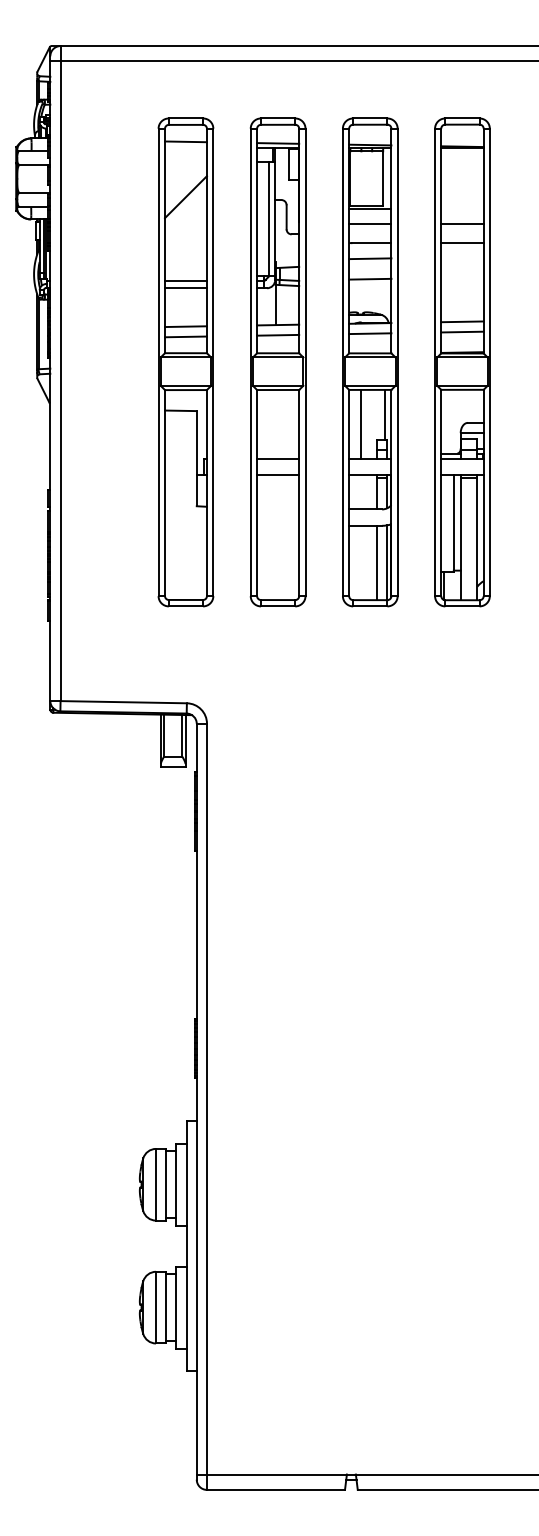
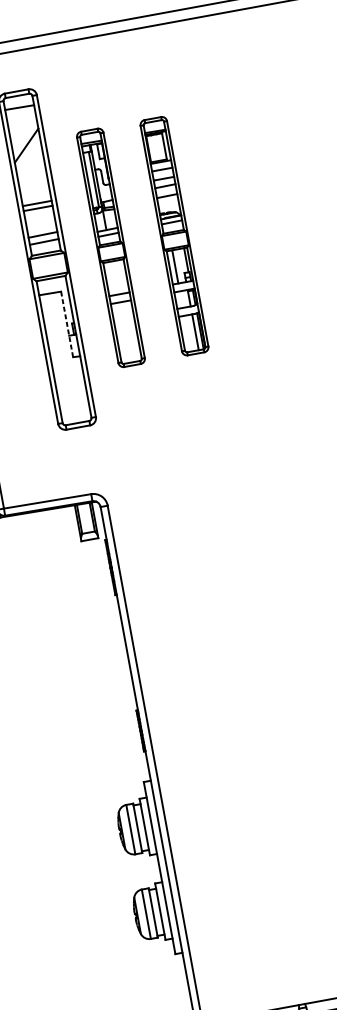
part: (277, 362) -> (110, 247), size x0.7
part: (370, 362) -> (174, 236), size x0.7
part: (462, 362) -> (237, 224), removed
line: (196, 458) -> (66, 324), solid -> dashed

